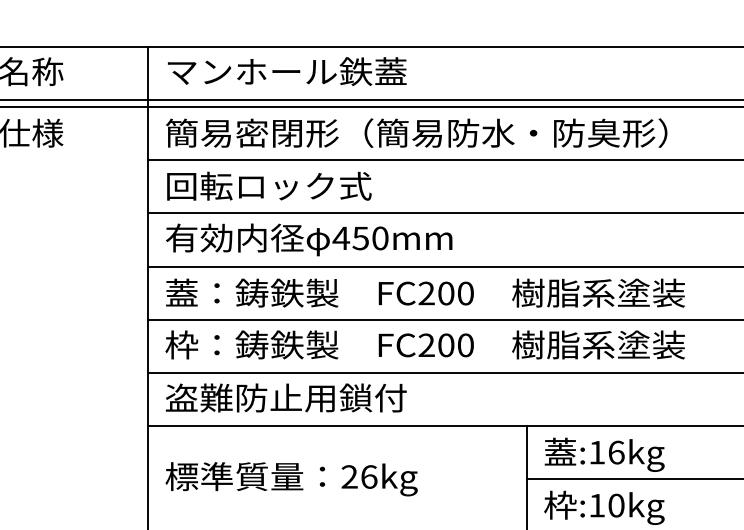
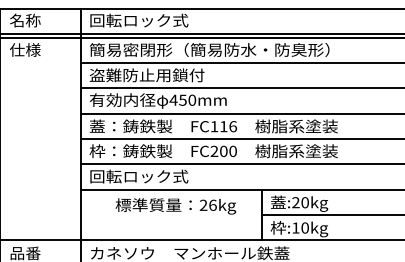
text: (286, 71) -> (147, 20), マンホール鉄蓋 -> 回転ロック式
text: (284, 186) -> (146, 75), 回転ロック式 -> 盗難防止用鎖付
text: (445, 293) -> (223, 126), FC200 -> FC116
text: (284, 397) -> (146, 176), 盗難防止用鎖付 -> 回転ロック式
text: (606, 452) -> (300, 202), :16kg -> :20kg
text: (290, 479) -> (175, 206), moved

